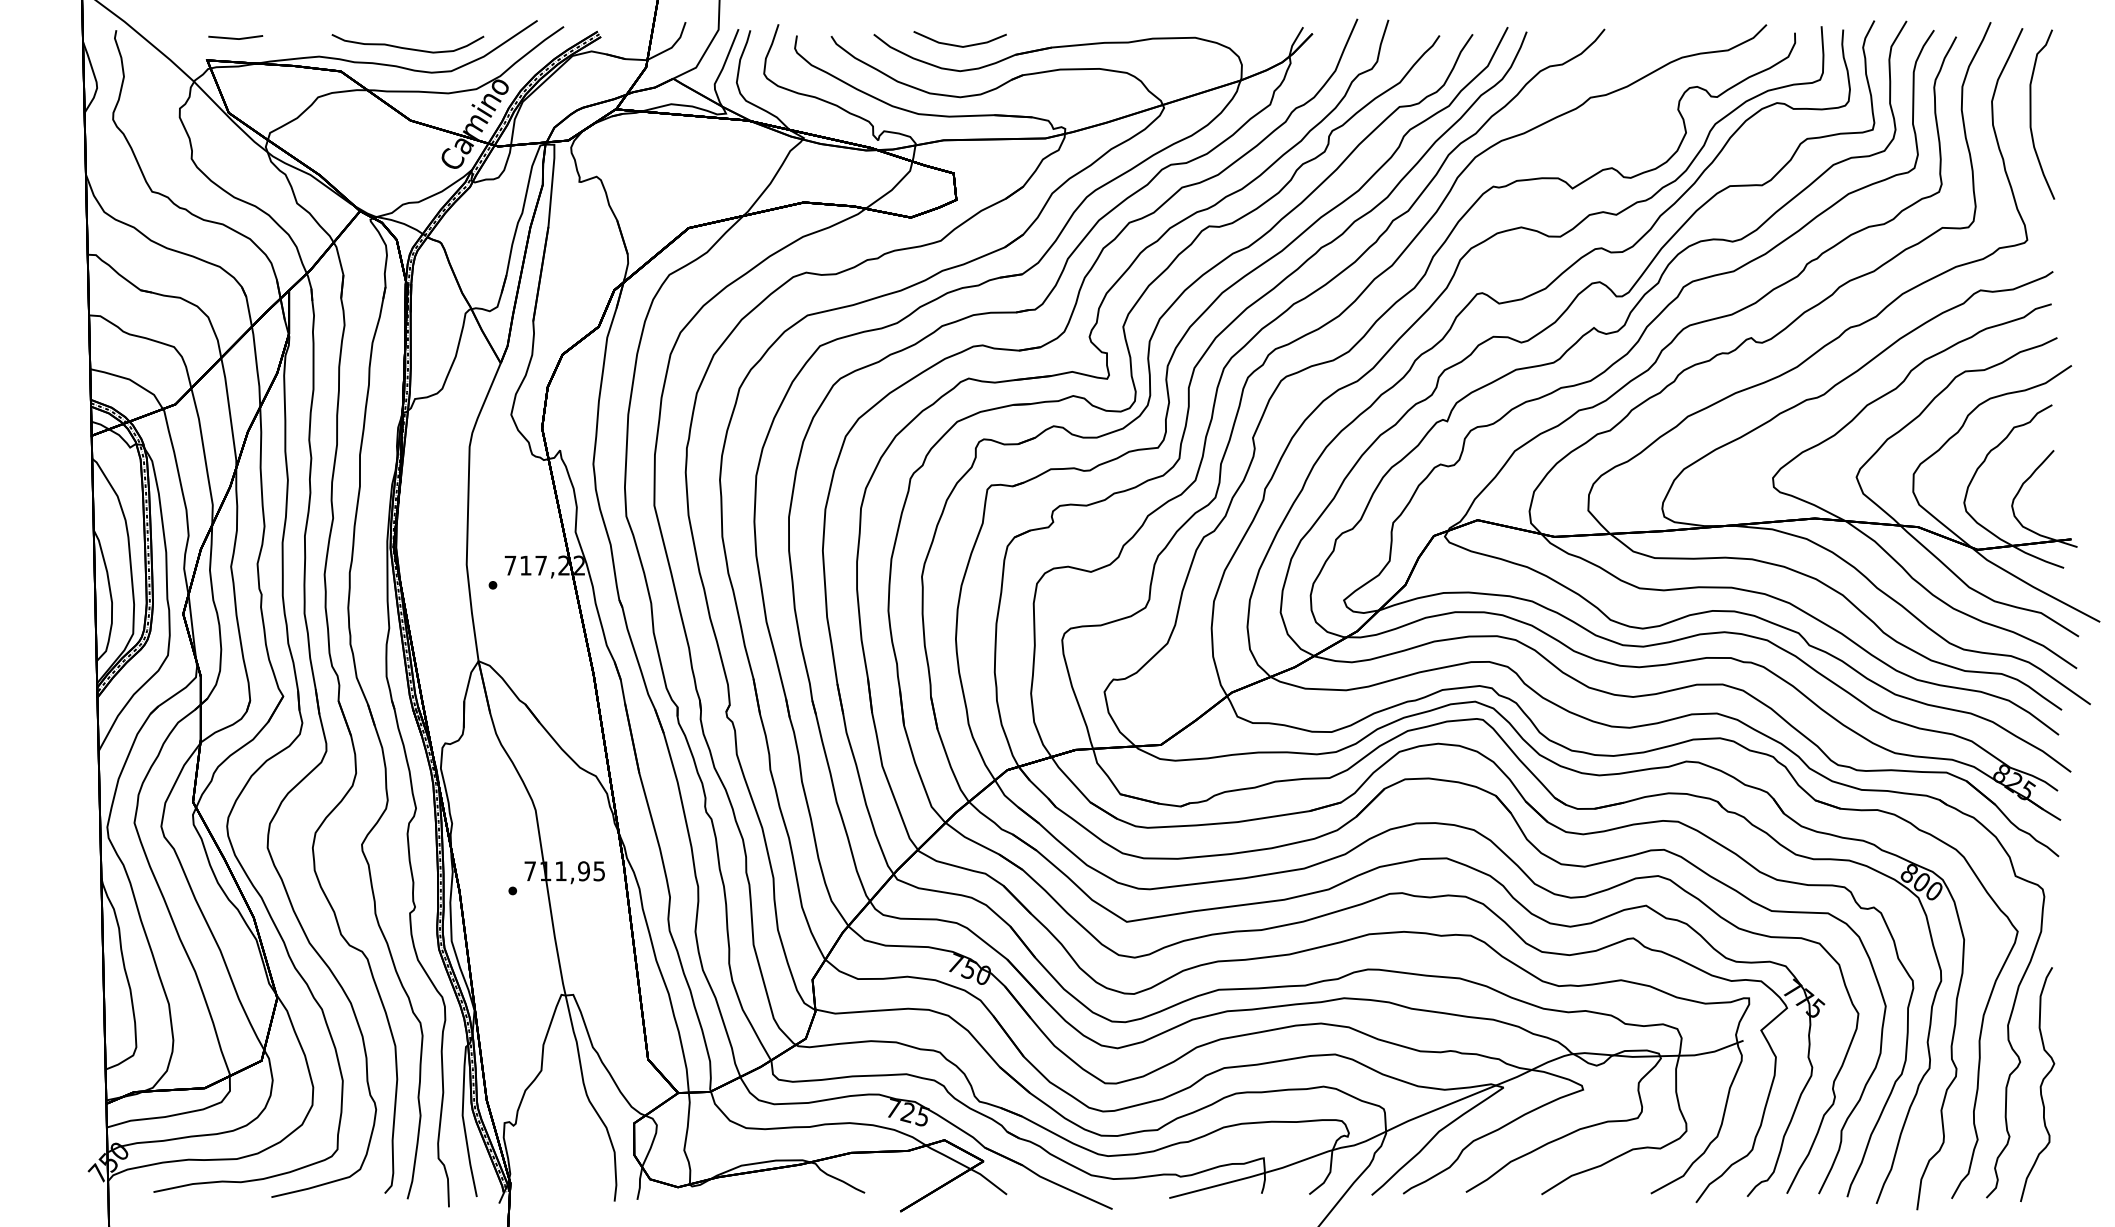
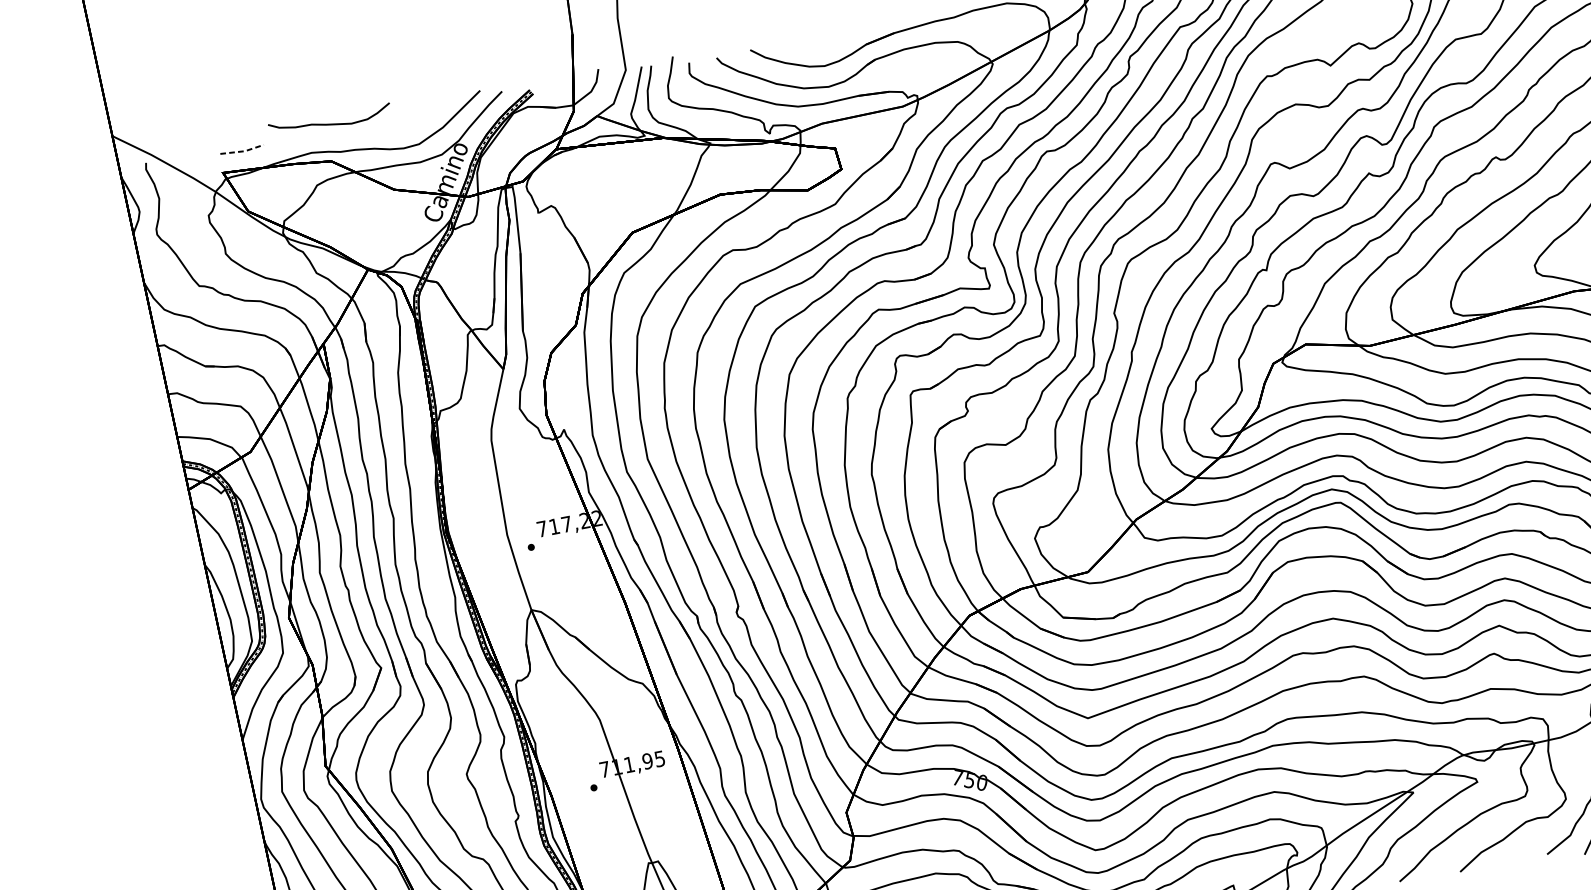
line: (237, 38) -> (243, 150), solid -> dashed
line: (956, 44) -> (817, 45), removed
curve: (407, 47) -> (330, 123), moved

